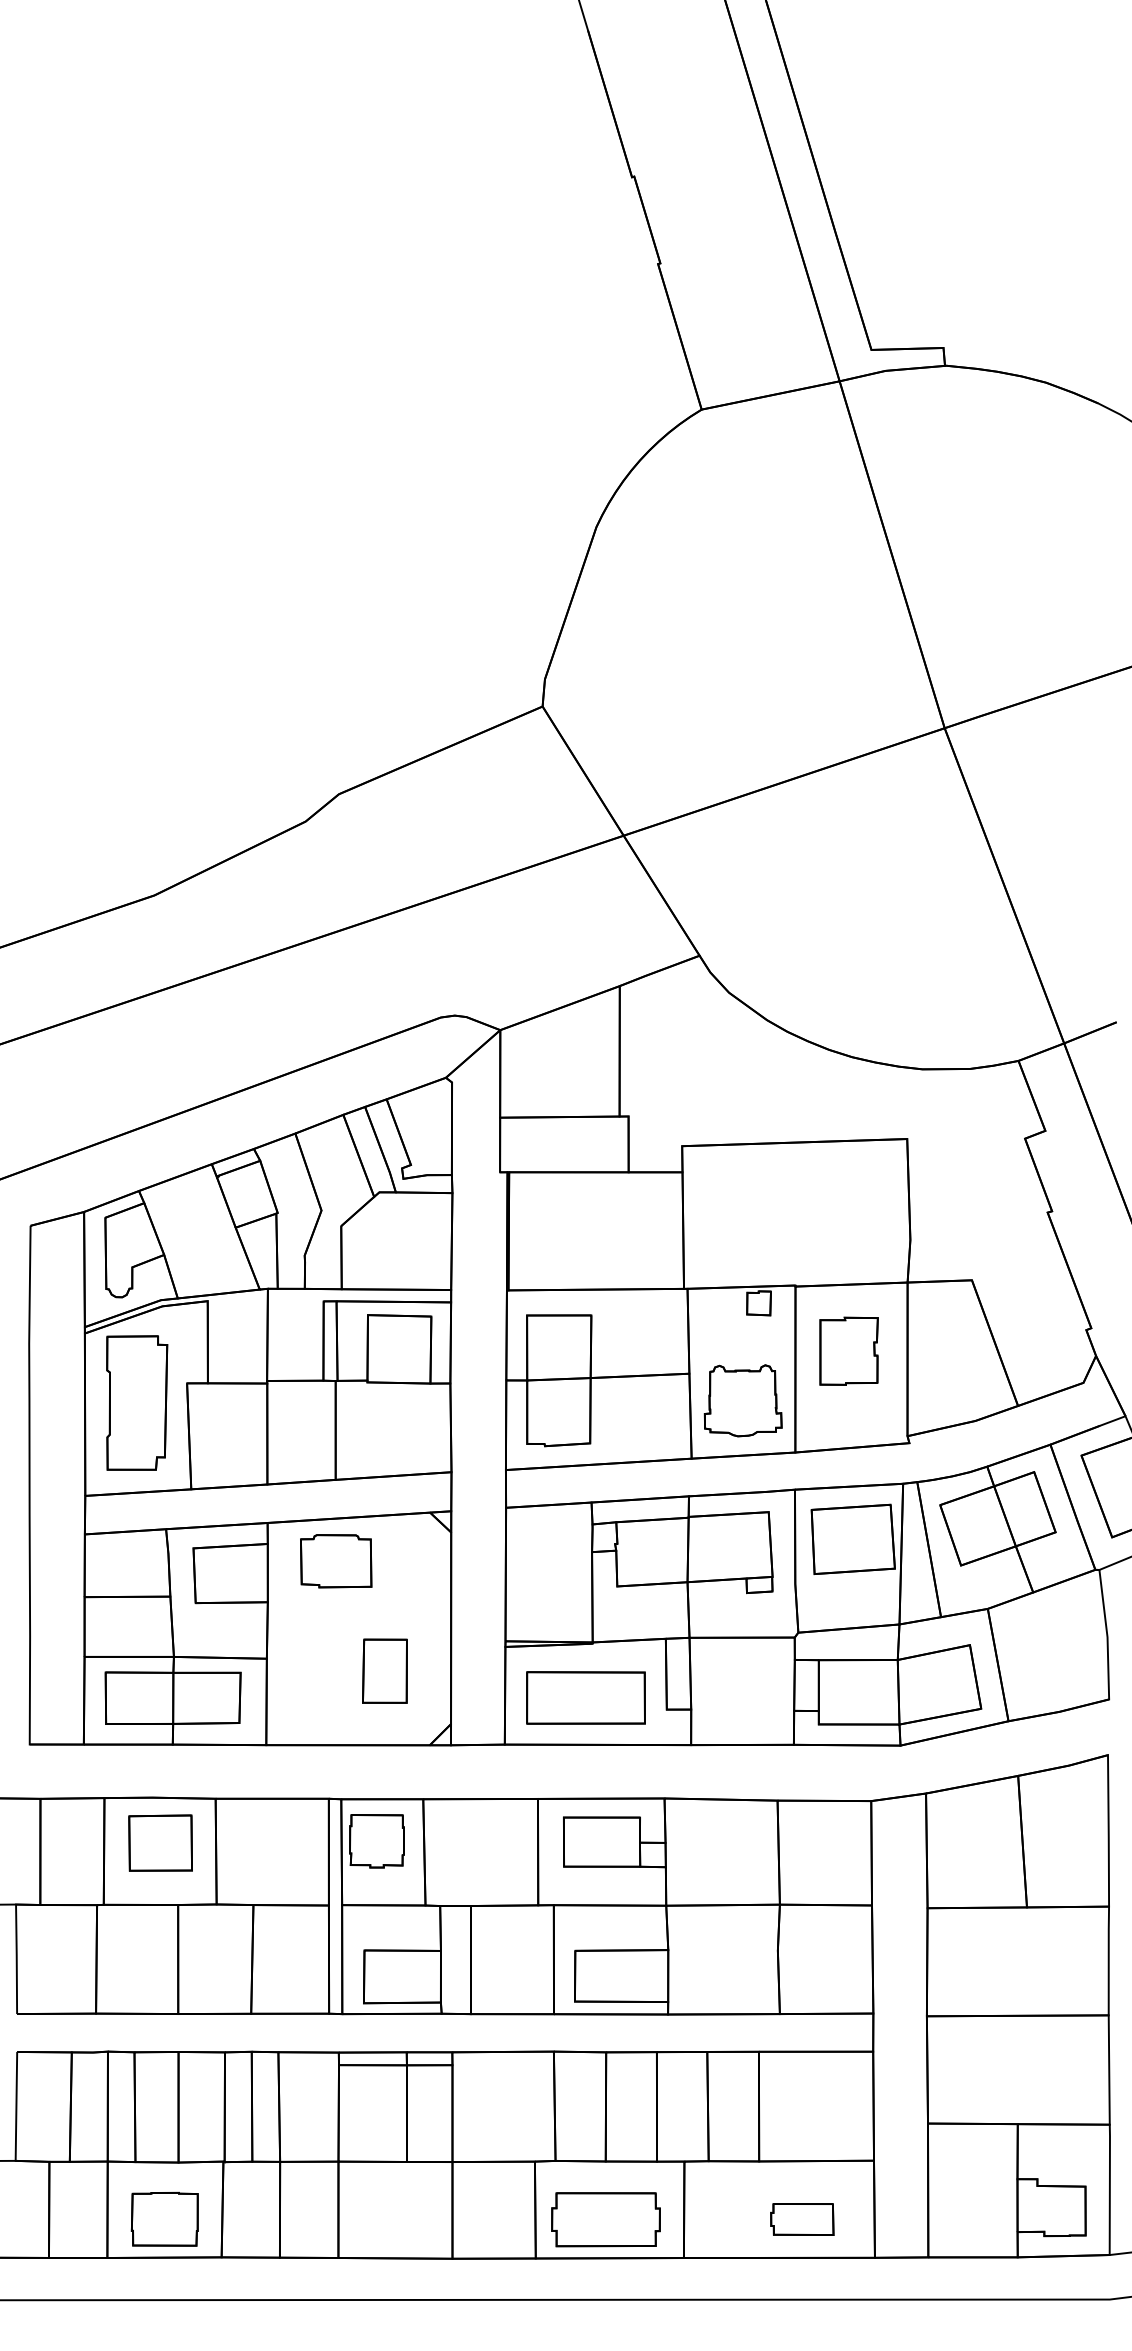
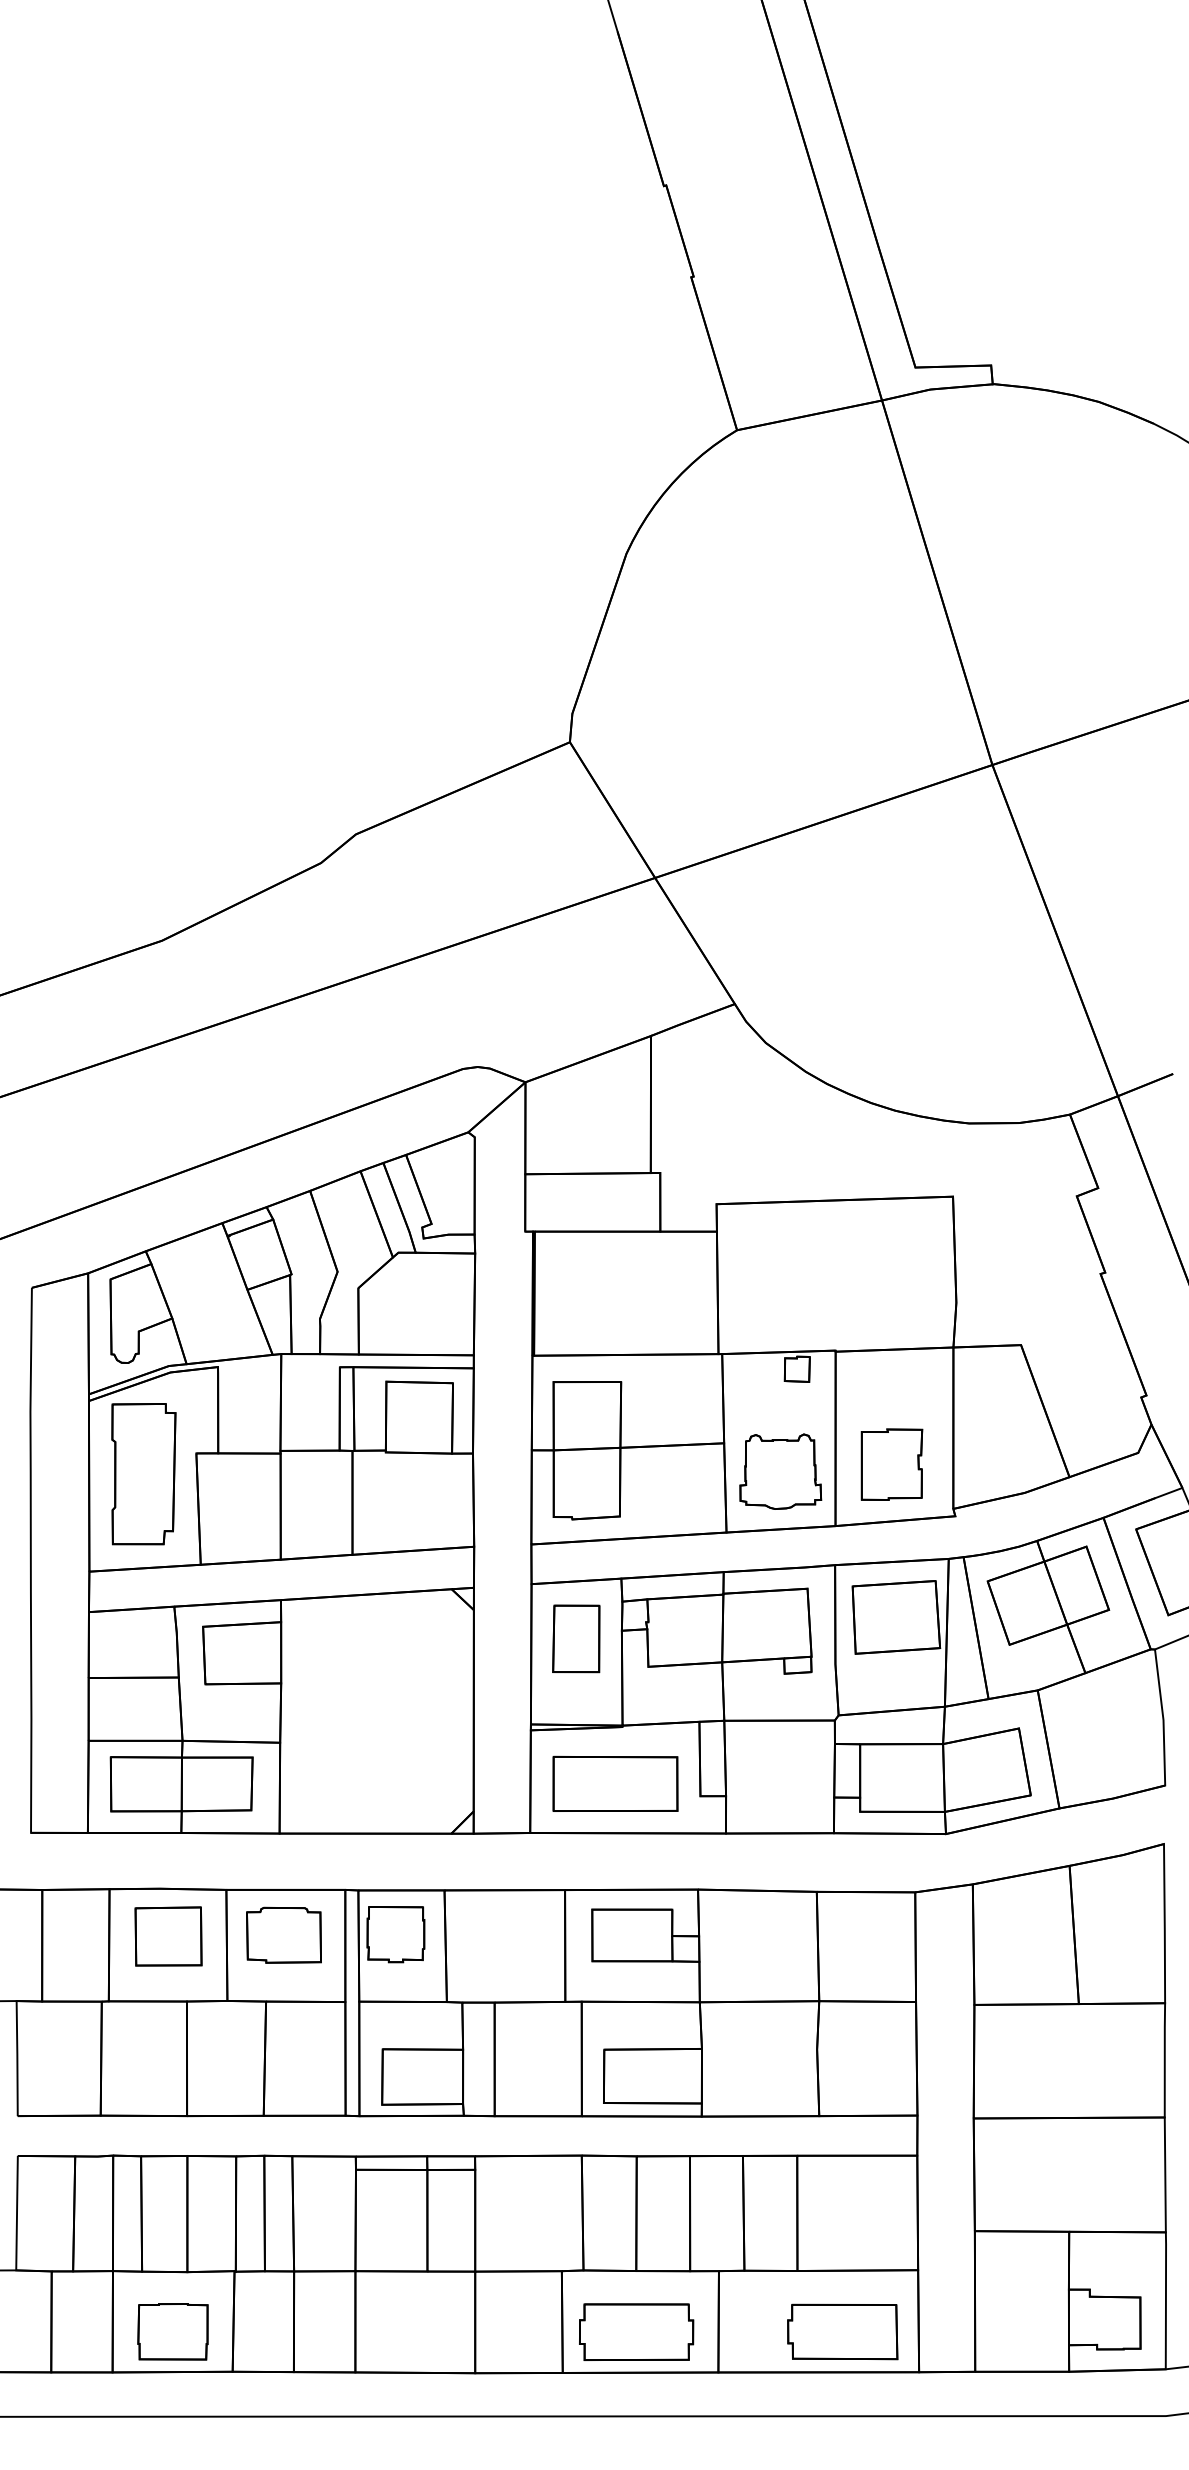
part: (848, 1351) -> (891, 1464), moved
part: (335, 1560) -> (283, 1934), moved
part: (385, 1670) -> (576, 1638), moved
part: (802, 2219) -> (842, 2331), size x1.67

